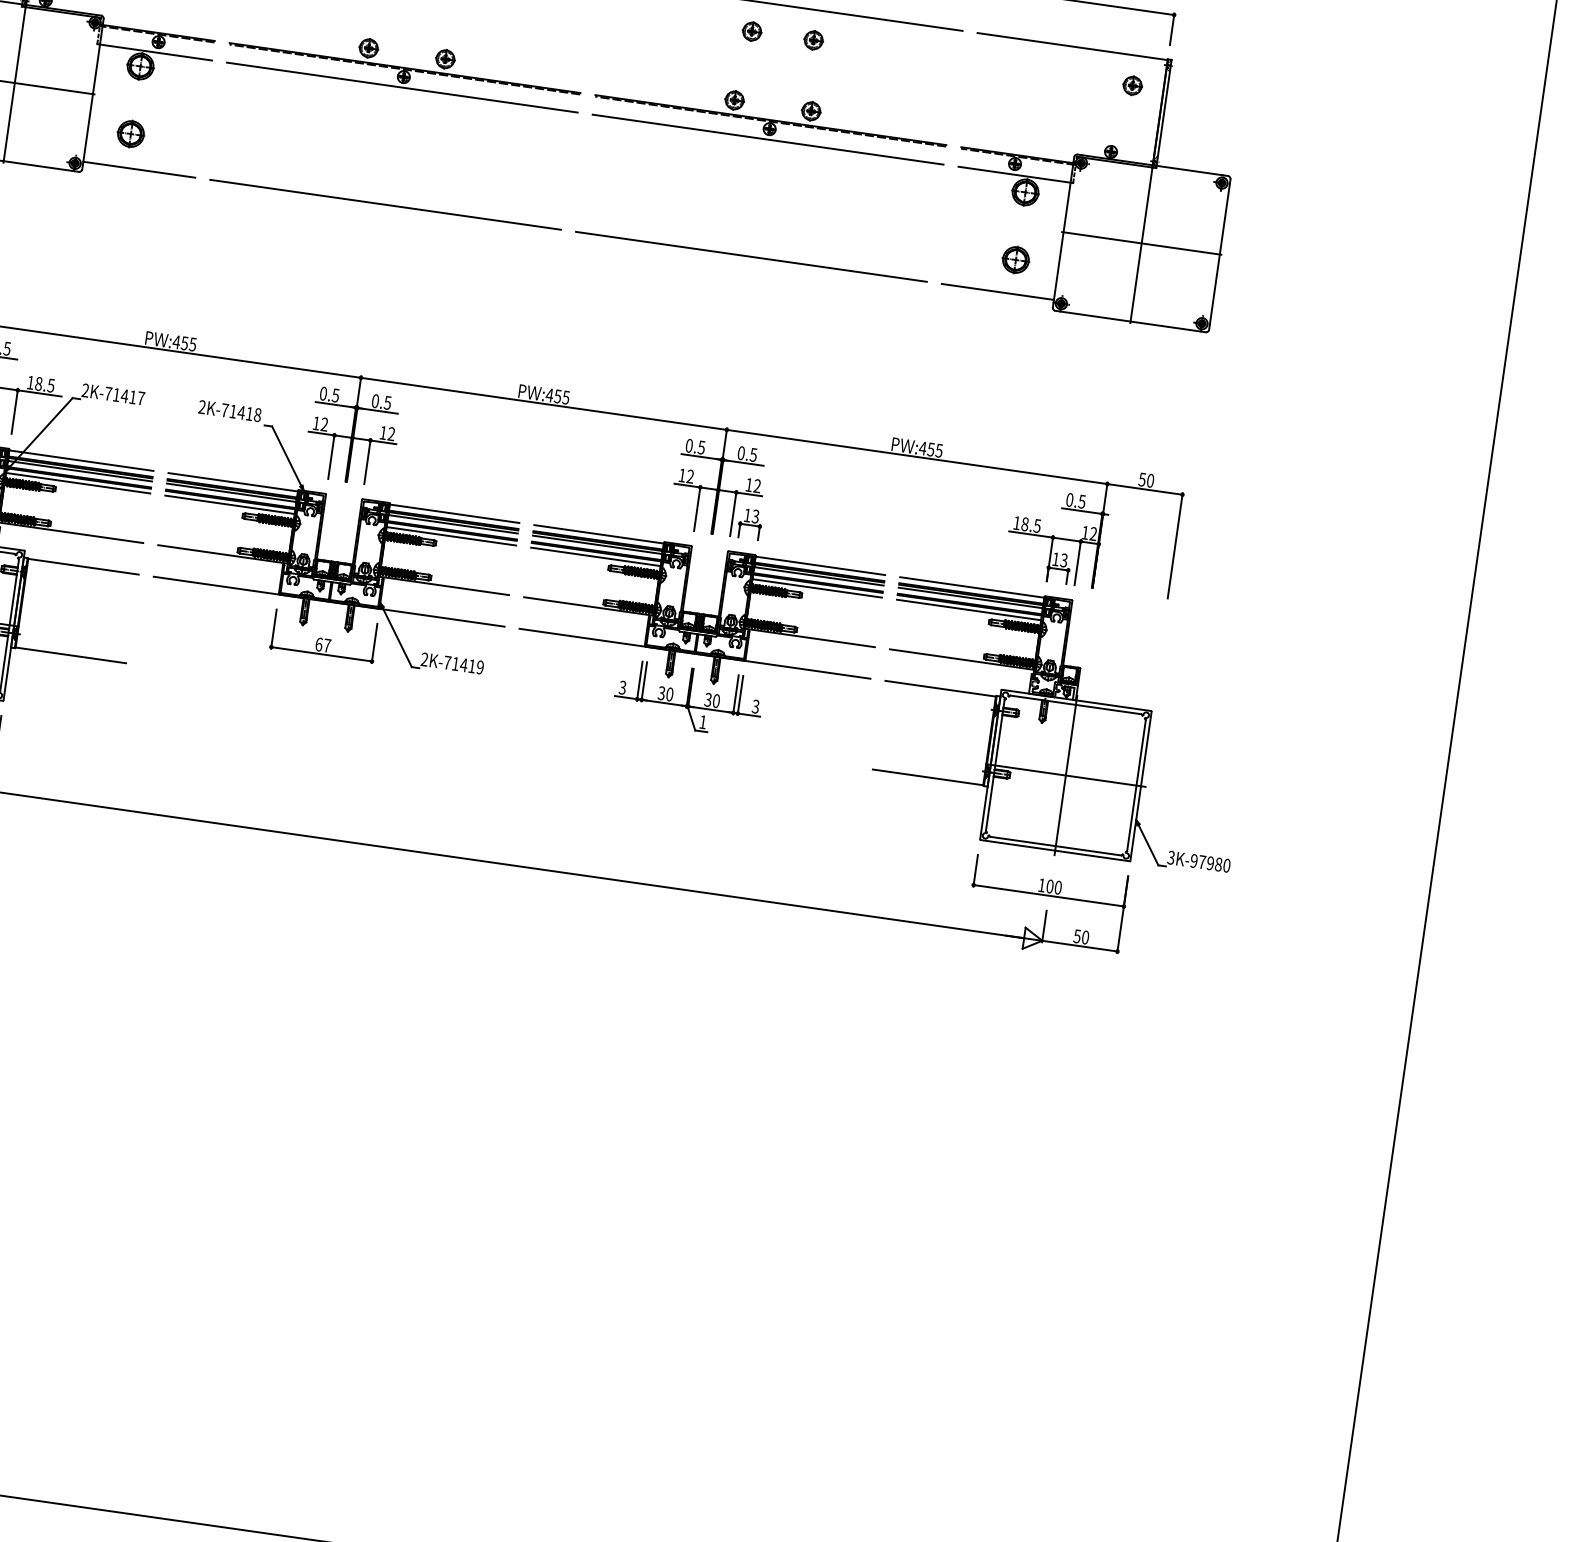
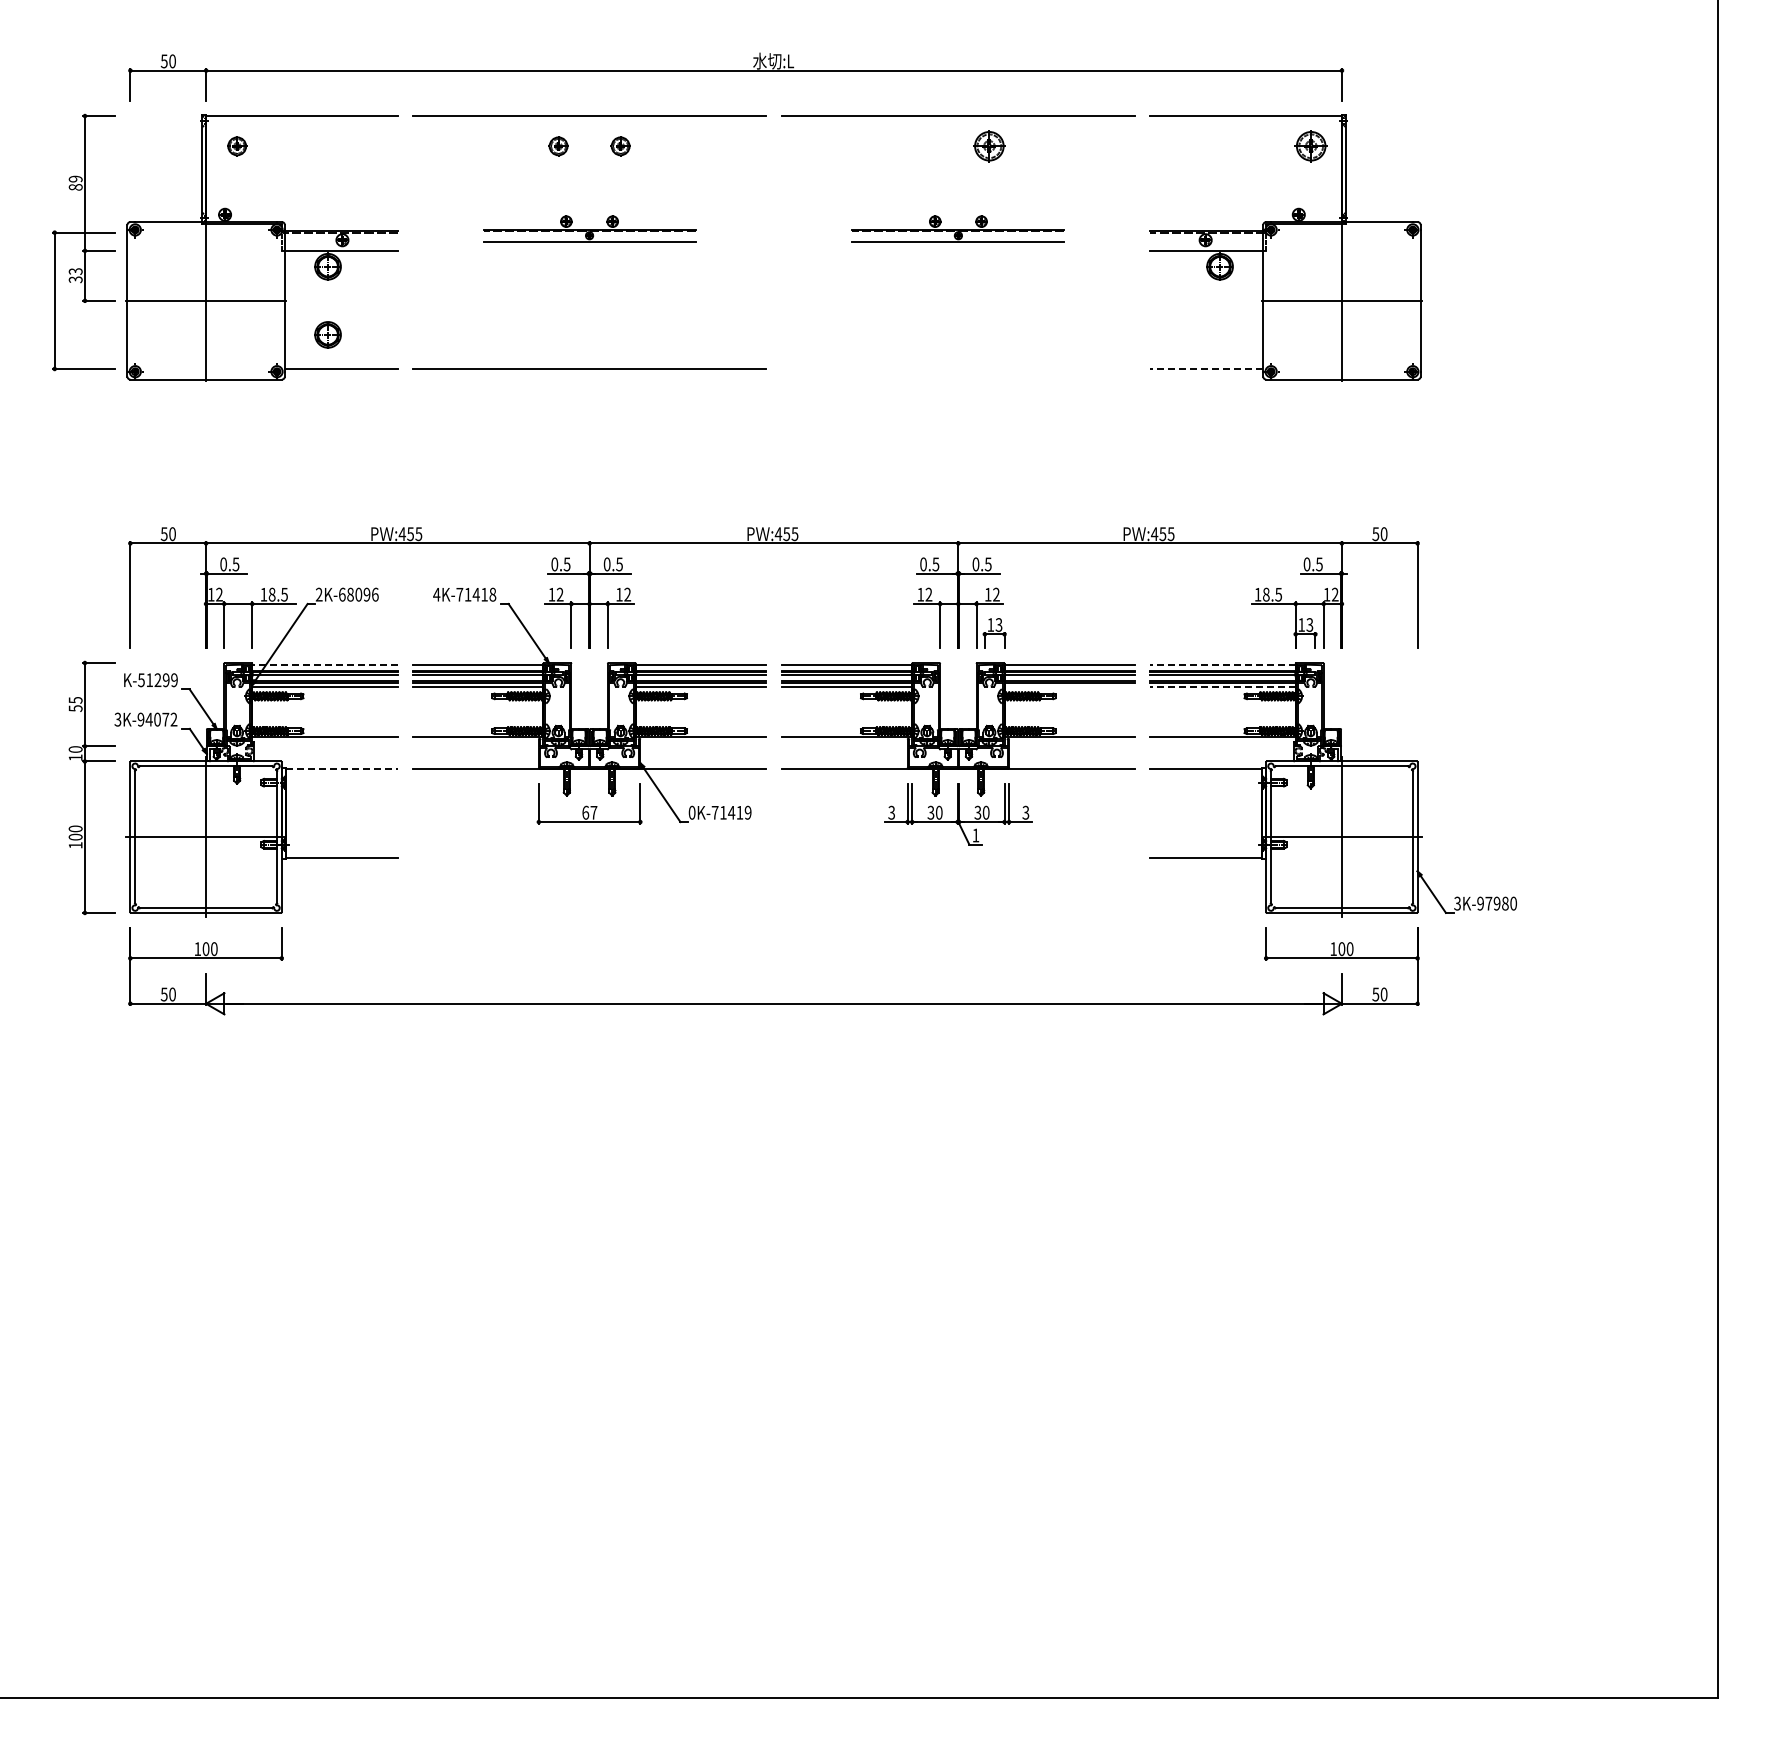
part: (752, 31) -> (927, 146), removed
part: (813, 40) -> (989, 146), size x1.6
part: (405, 65) -> (589, 228), size x0.6
part: (1132, 85) -> (1310, 146), size x1.6
part: (771, 117) -> (958, 228), size x0.6
line: (751, 256) -> (958, 368), removed
part: (1015, 259) -> (1219, 334), removed
line: (997, 291) -> (1206, 368), solid -> dashed
text: (124, 395) -> (358, 594), 2K-71417 -> 2K-68096
text: (201, 406) -> (436, 594), 2K-71418 -> 4K-71418
line: (80, 460) -> (324, 664), solid -> dashed
line: (83, 567) -> (342, 769), solid -> dashed
line: (972, 587) -> (1223, 664), solid -> dashed
line: (816, 588) -> (1069, 687), removed
line: (969, 610) -> (1223, 687), solid -> dashed
text: (424, 659) -> (691, 812), 2K-71419 -> 0K-71419

